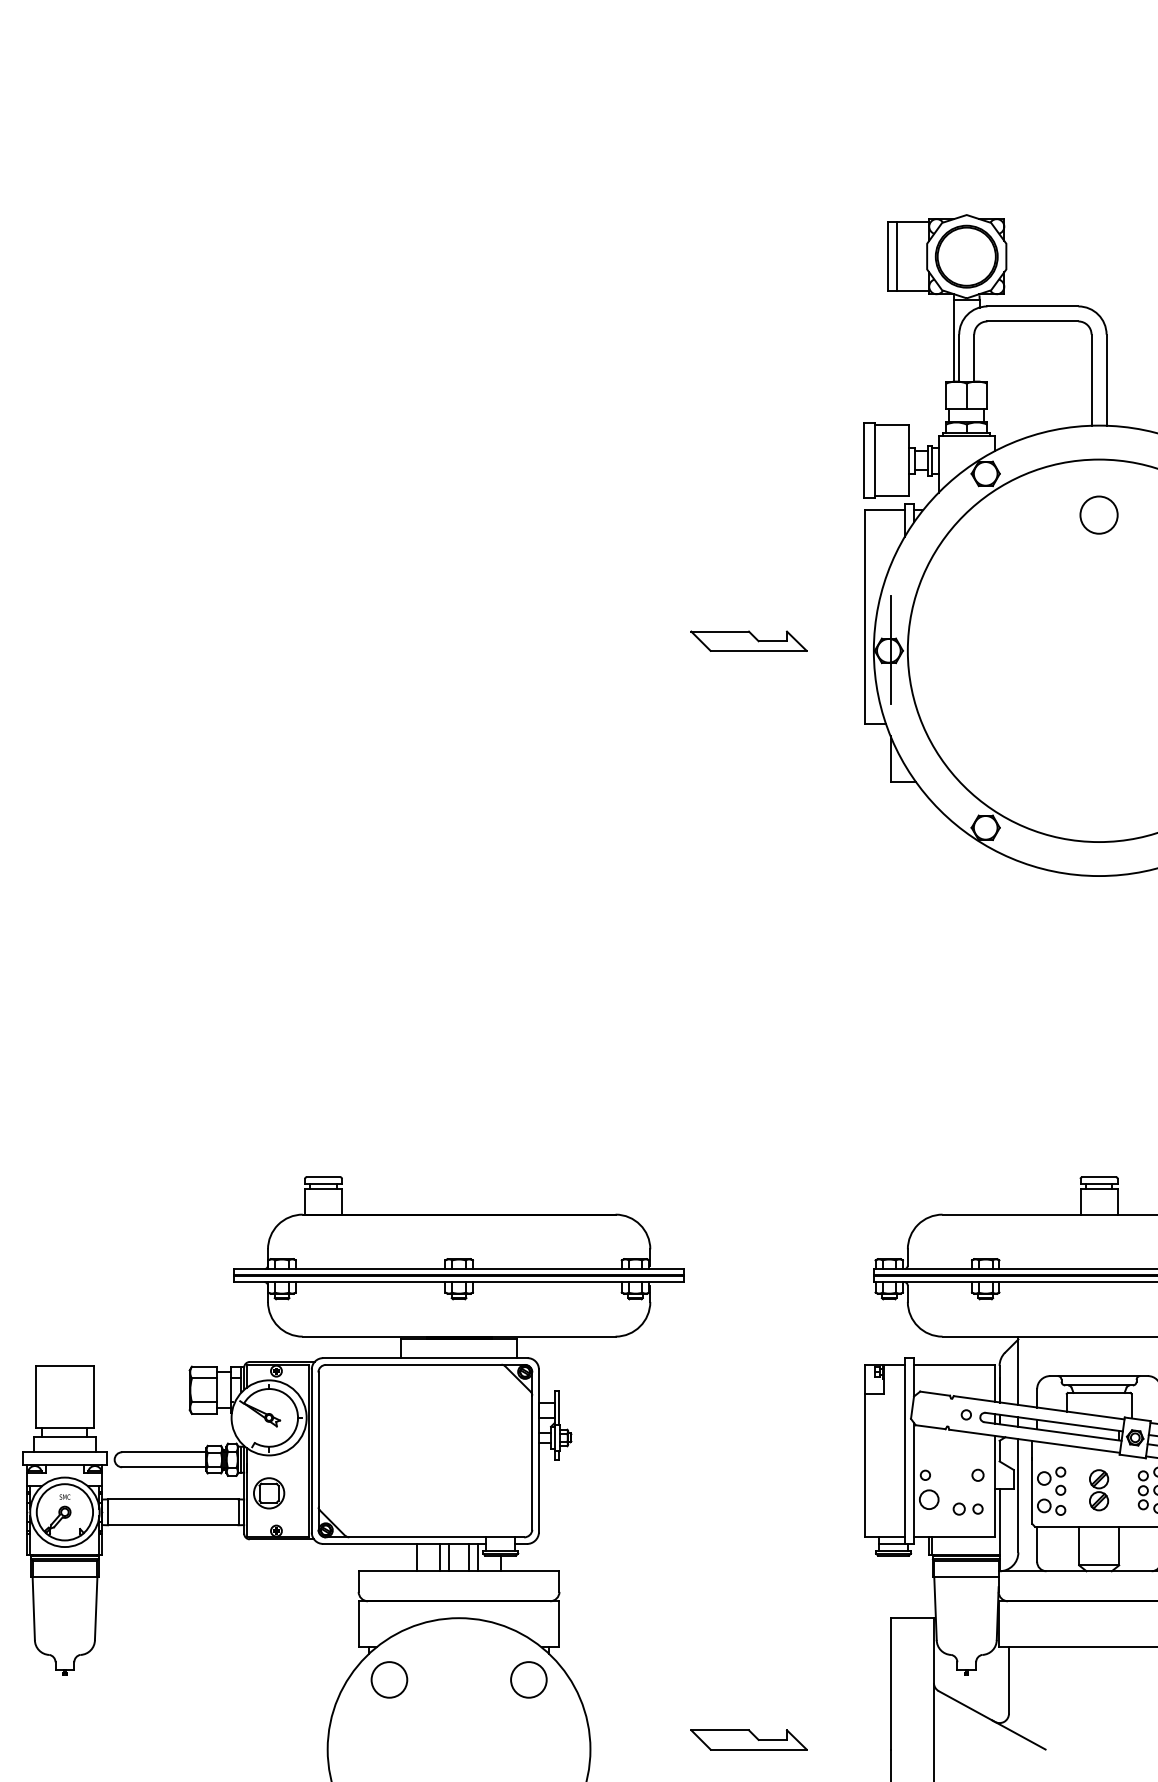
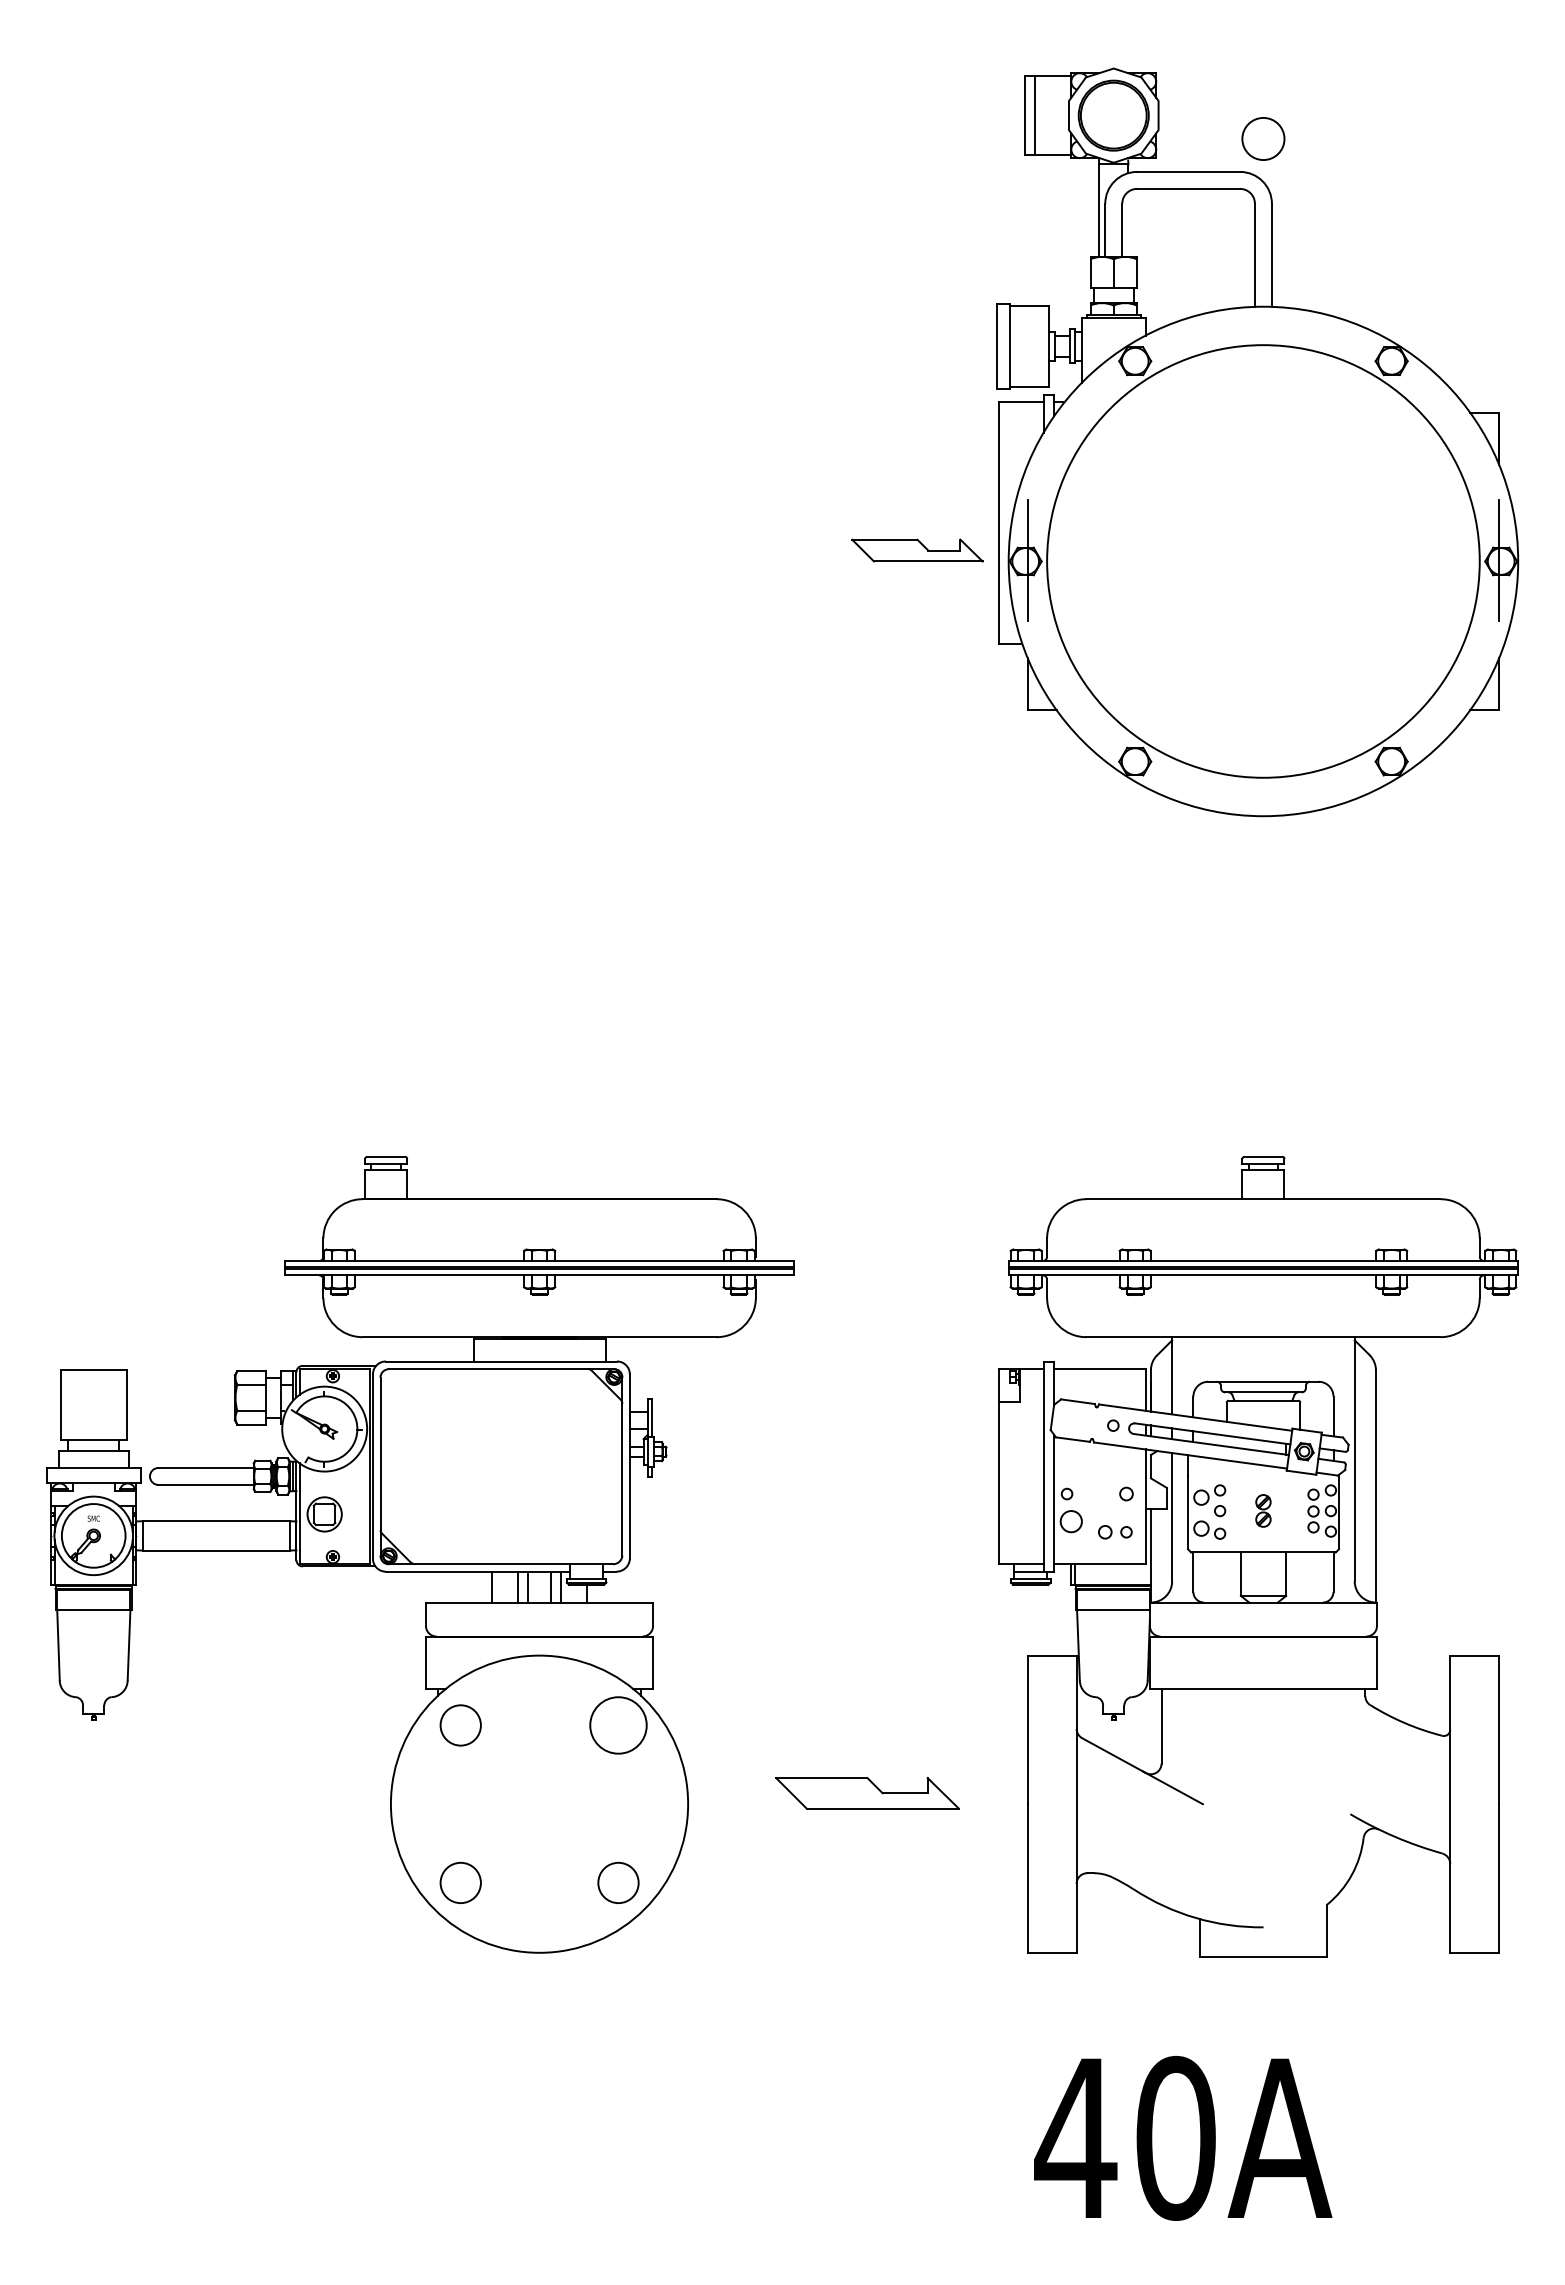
circle: (1099, 514) -> (1263, 138), moved
part: (749, 641) -> (917, 550), moved
part: (1099, 1489) -> (1263, 1510), size x0.7
circle: (528, 1679) -> (618, 1725), size x1.4
part: (749, 1740) -> (867, 1793), size x1.4

